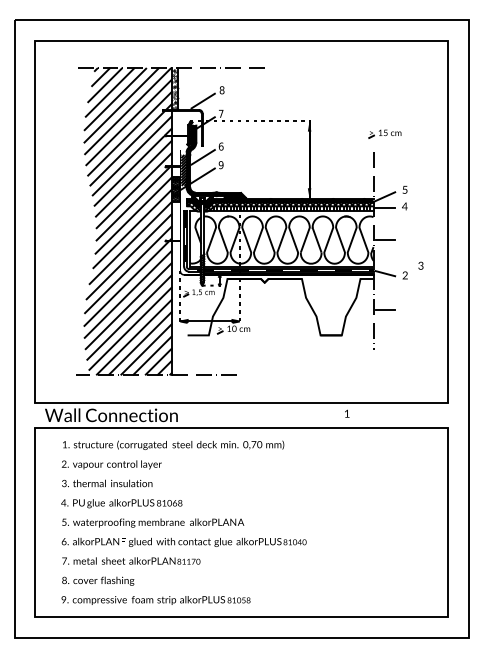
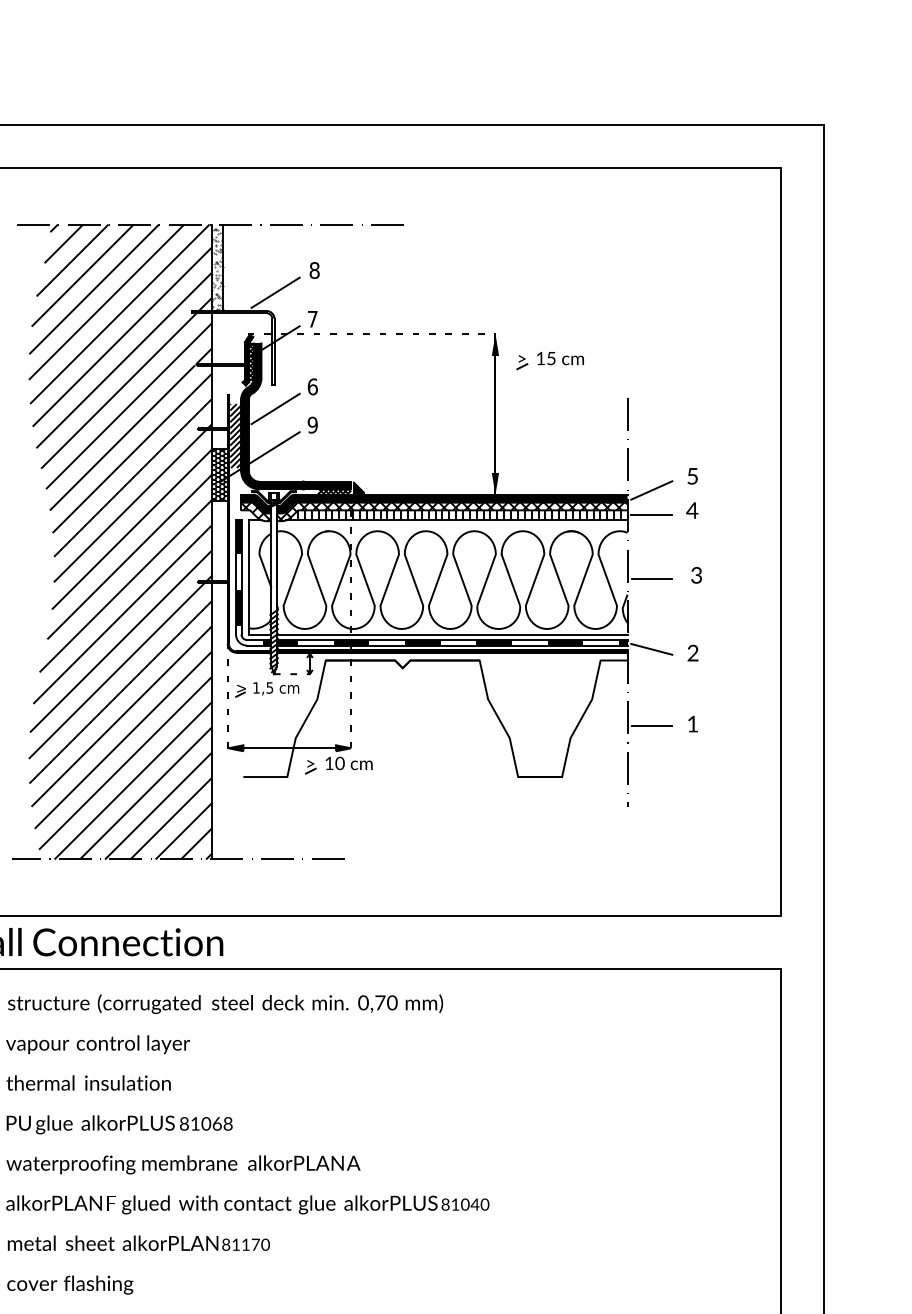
part: (384, 133) -> (548, 359), moved
text: (420, 265) -> (695, 574), moved
text: (347, 413) -> (693, 723), moved

